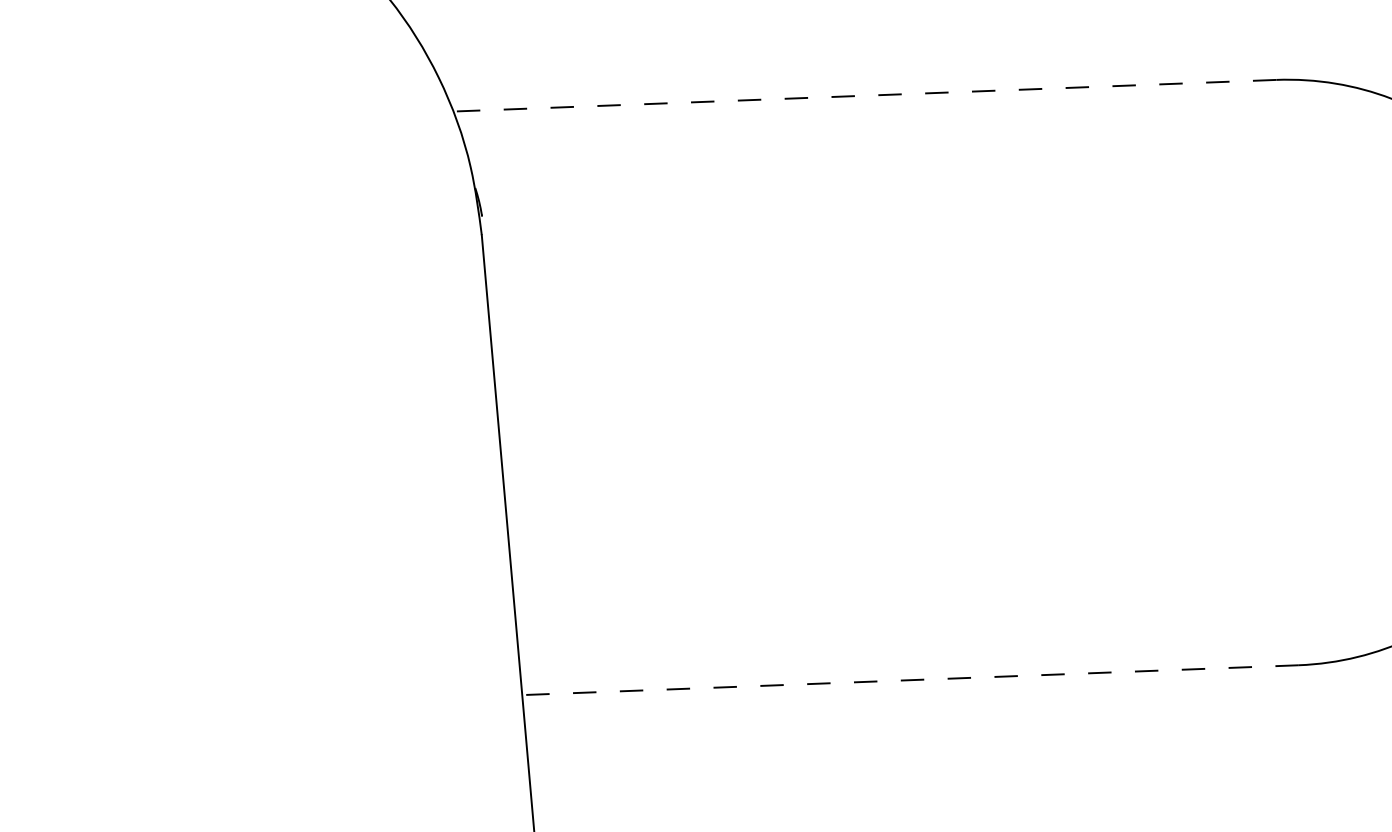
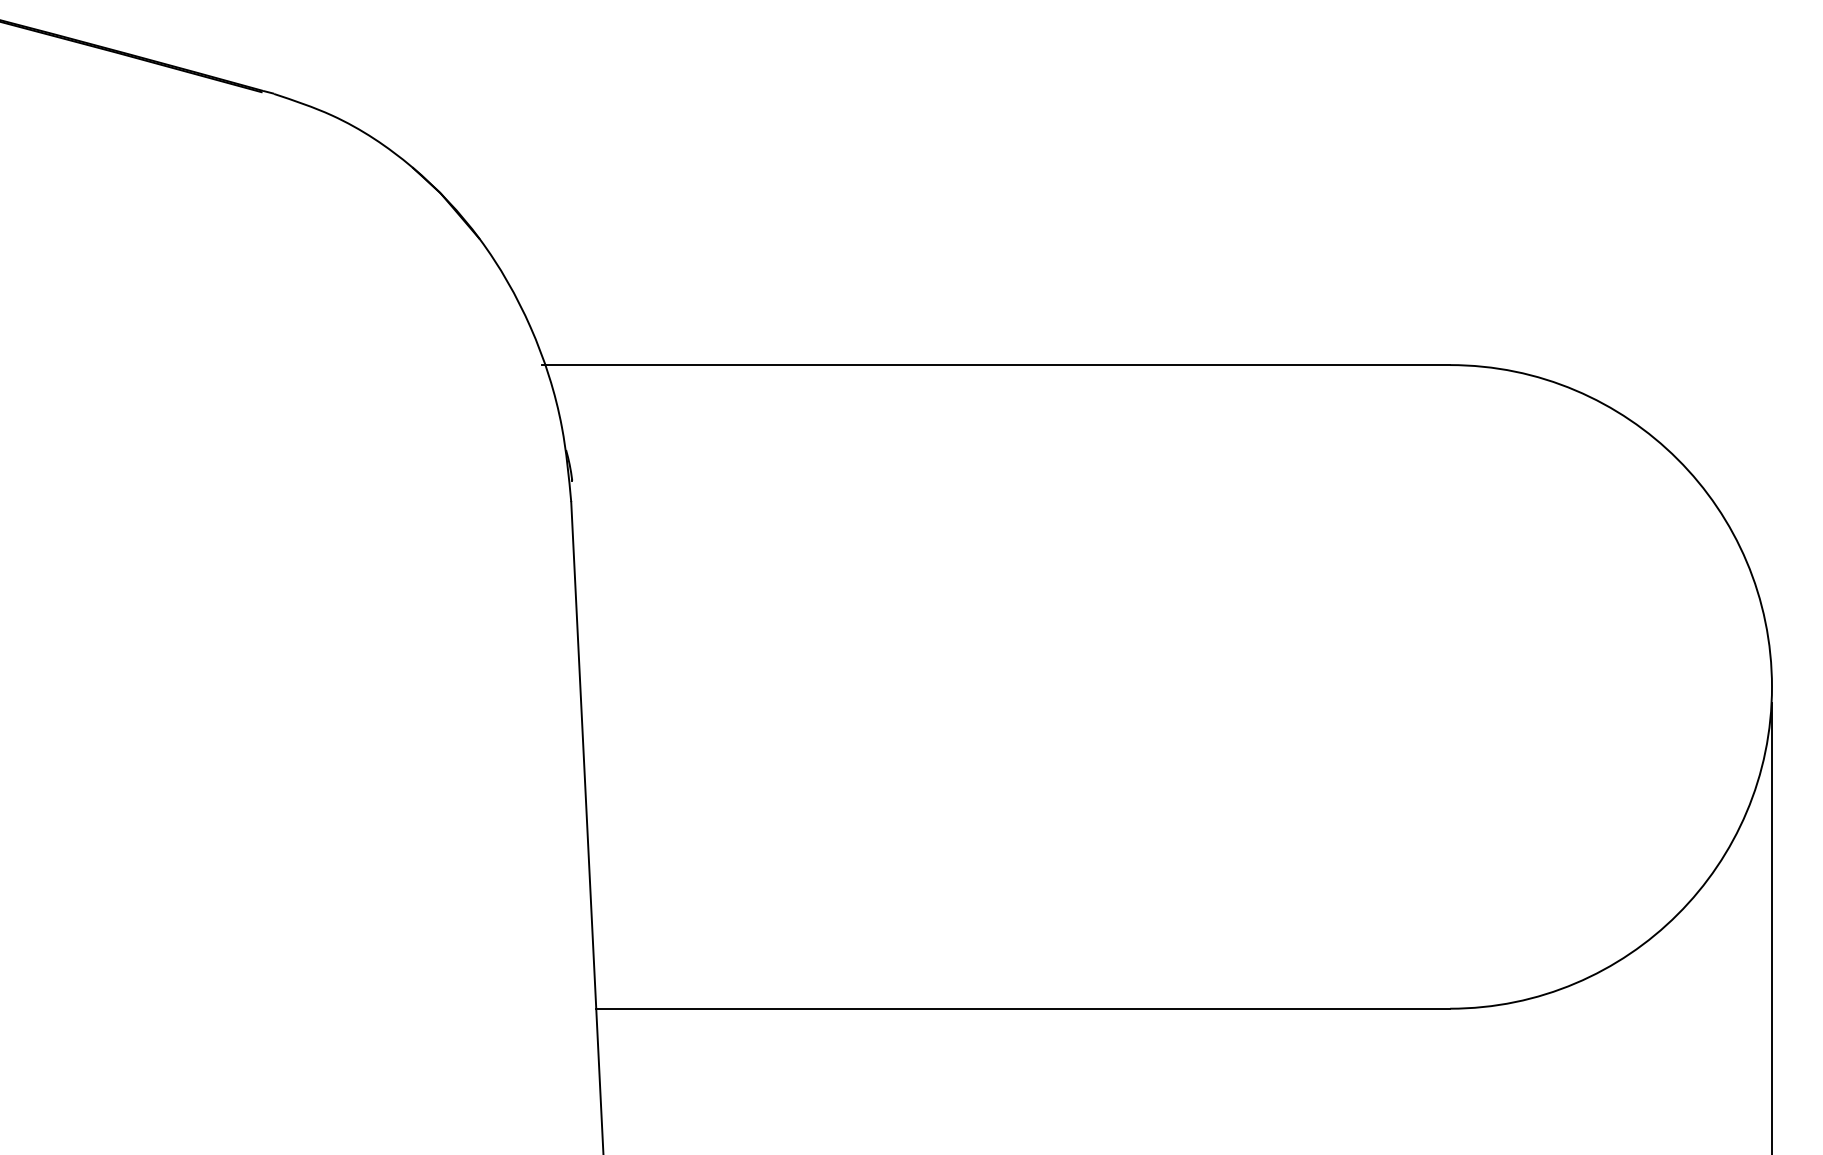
line: (863, 96) -> (996, 365), dashed -> solid
line: (910, 679) -> (1023, 1008), dashed -> solid

